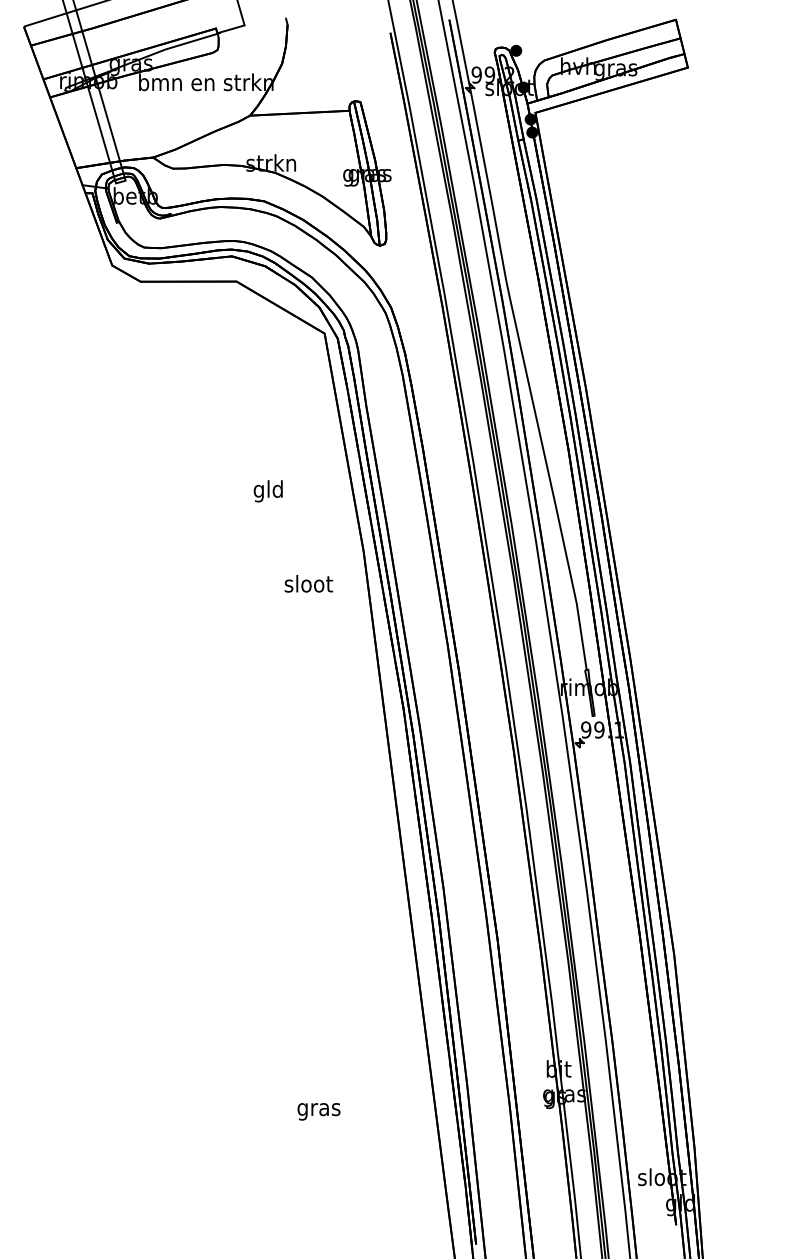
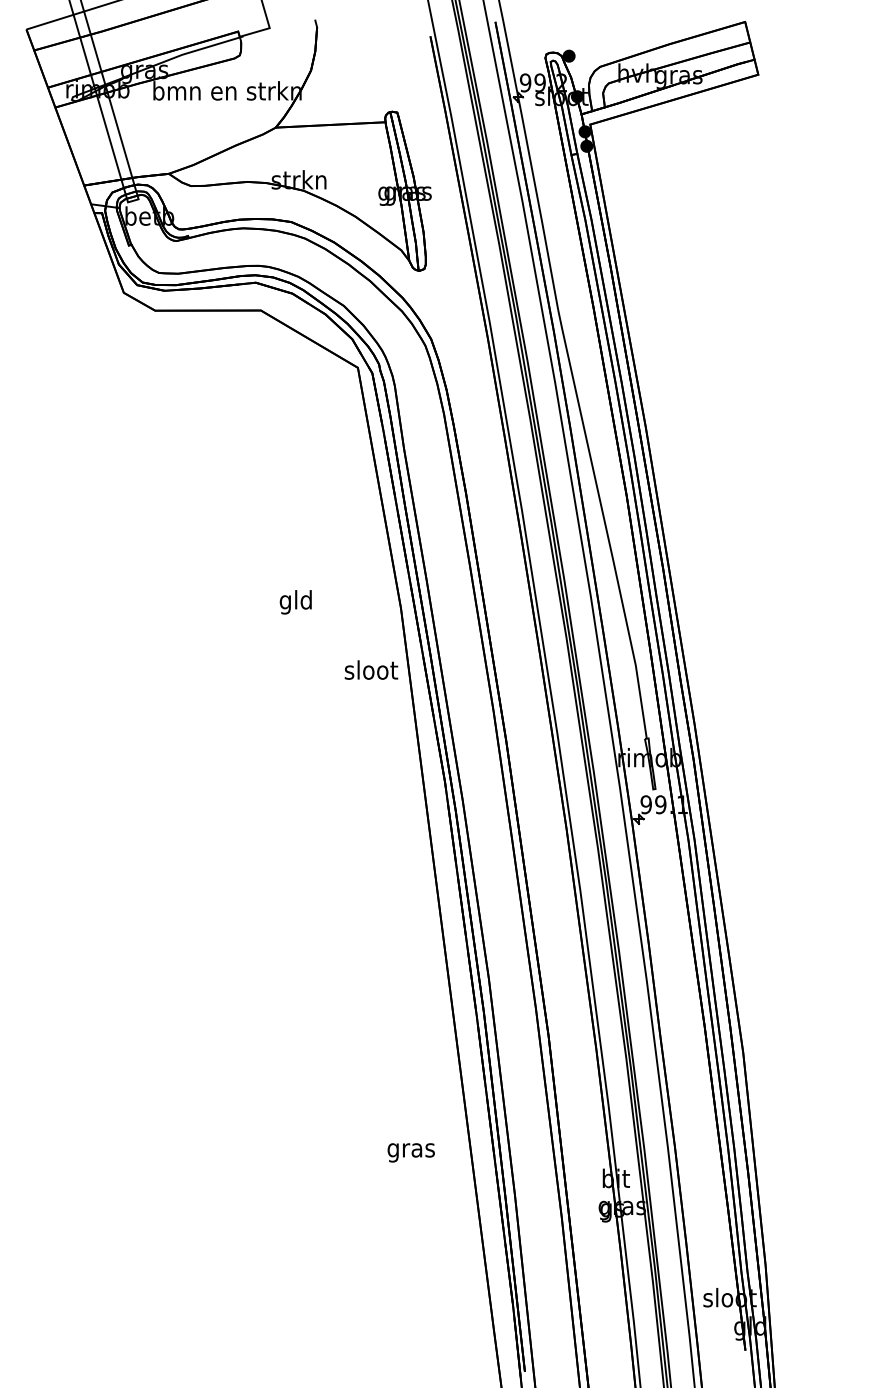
text: (267, 491) -> (294, 602), moved
text: (308, 583) -> (371, 669), moved
text: (318, 1111) -> (410, 1152), moved

